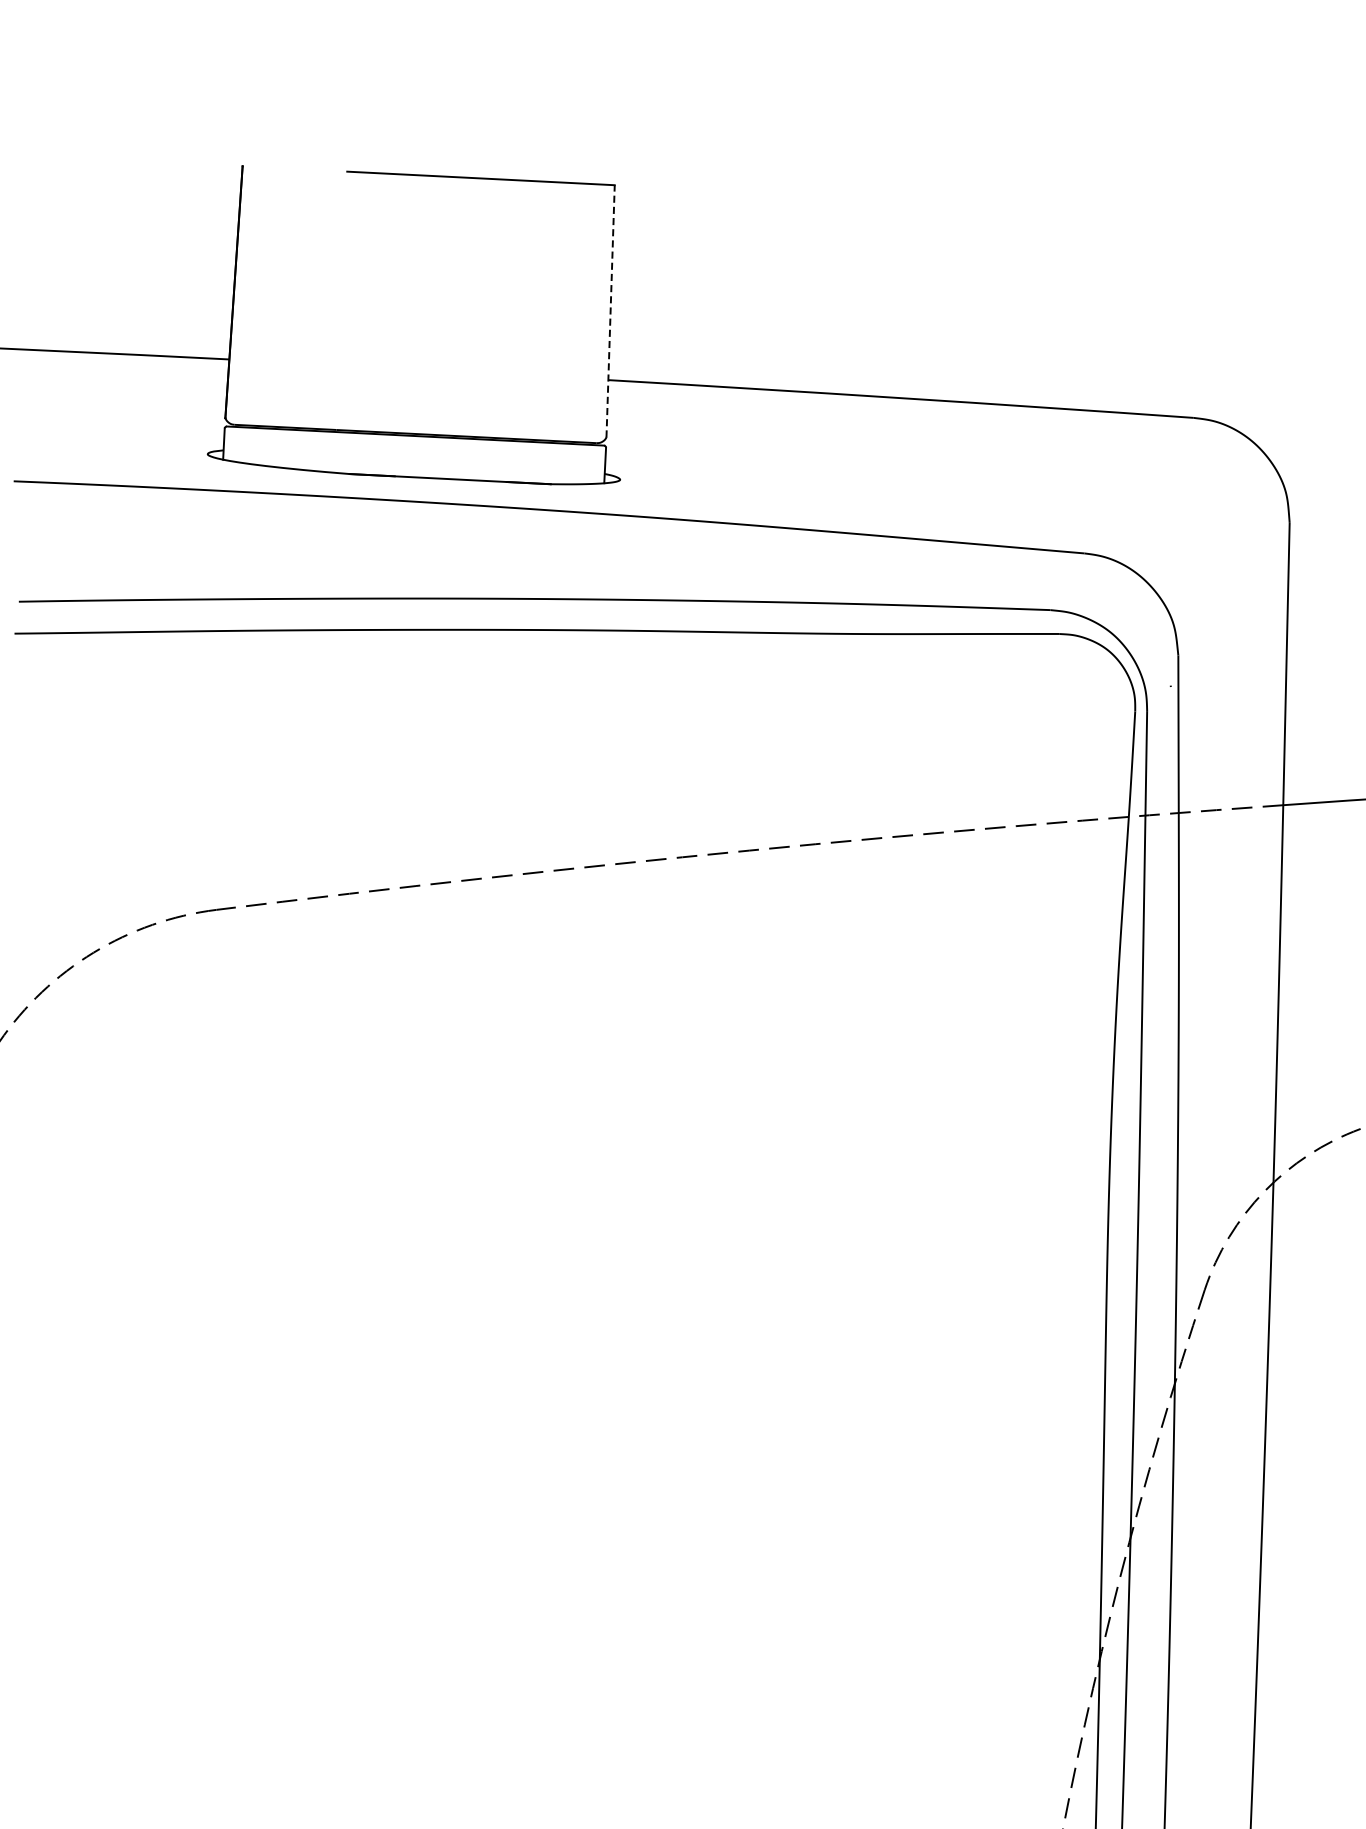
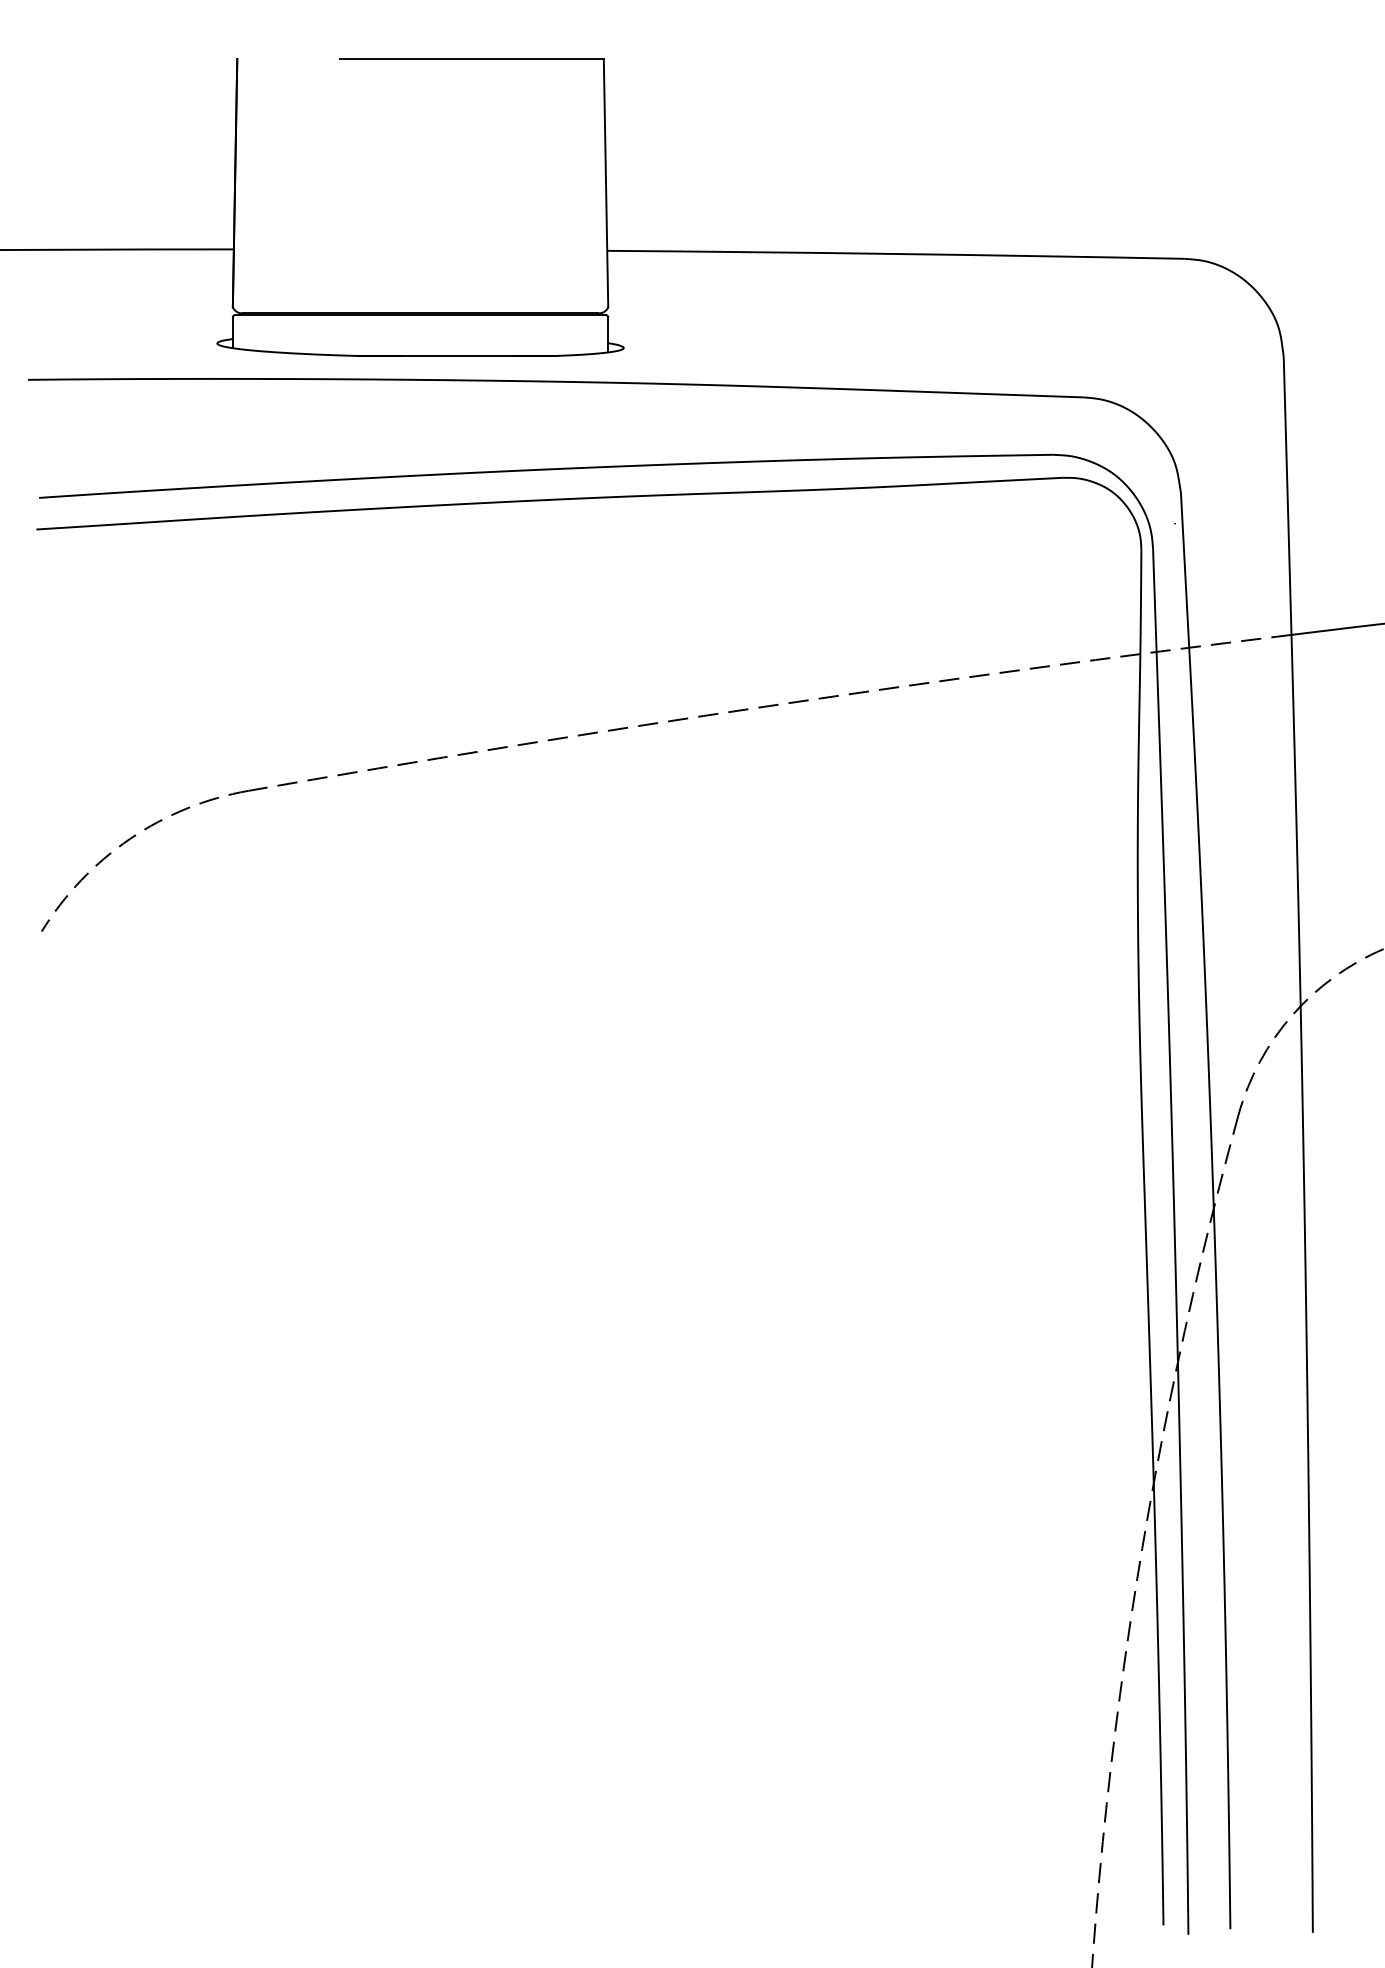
line: (611, 310) -> (606, 182), dashed -> solid

